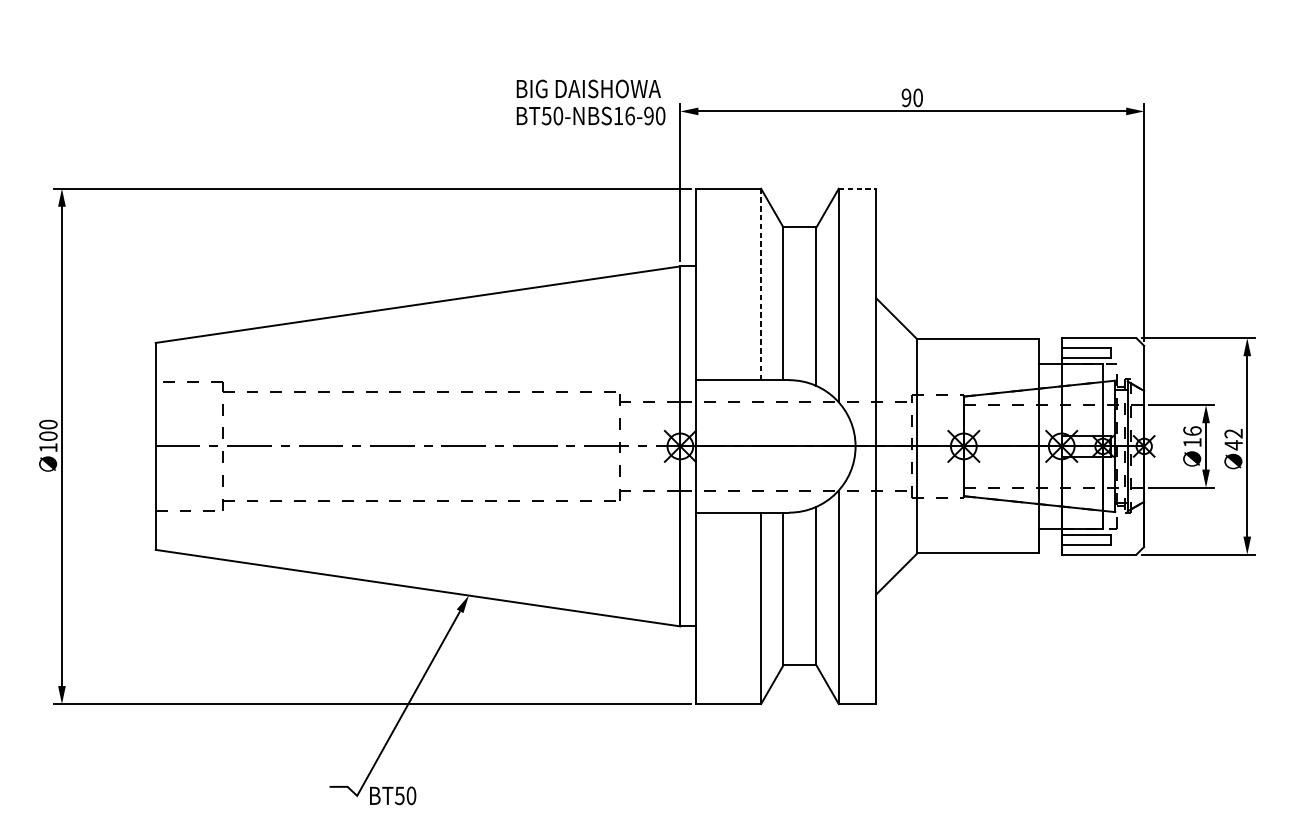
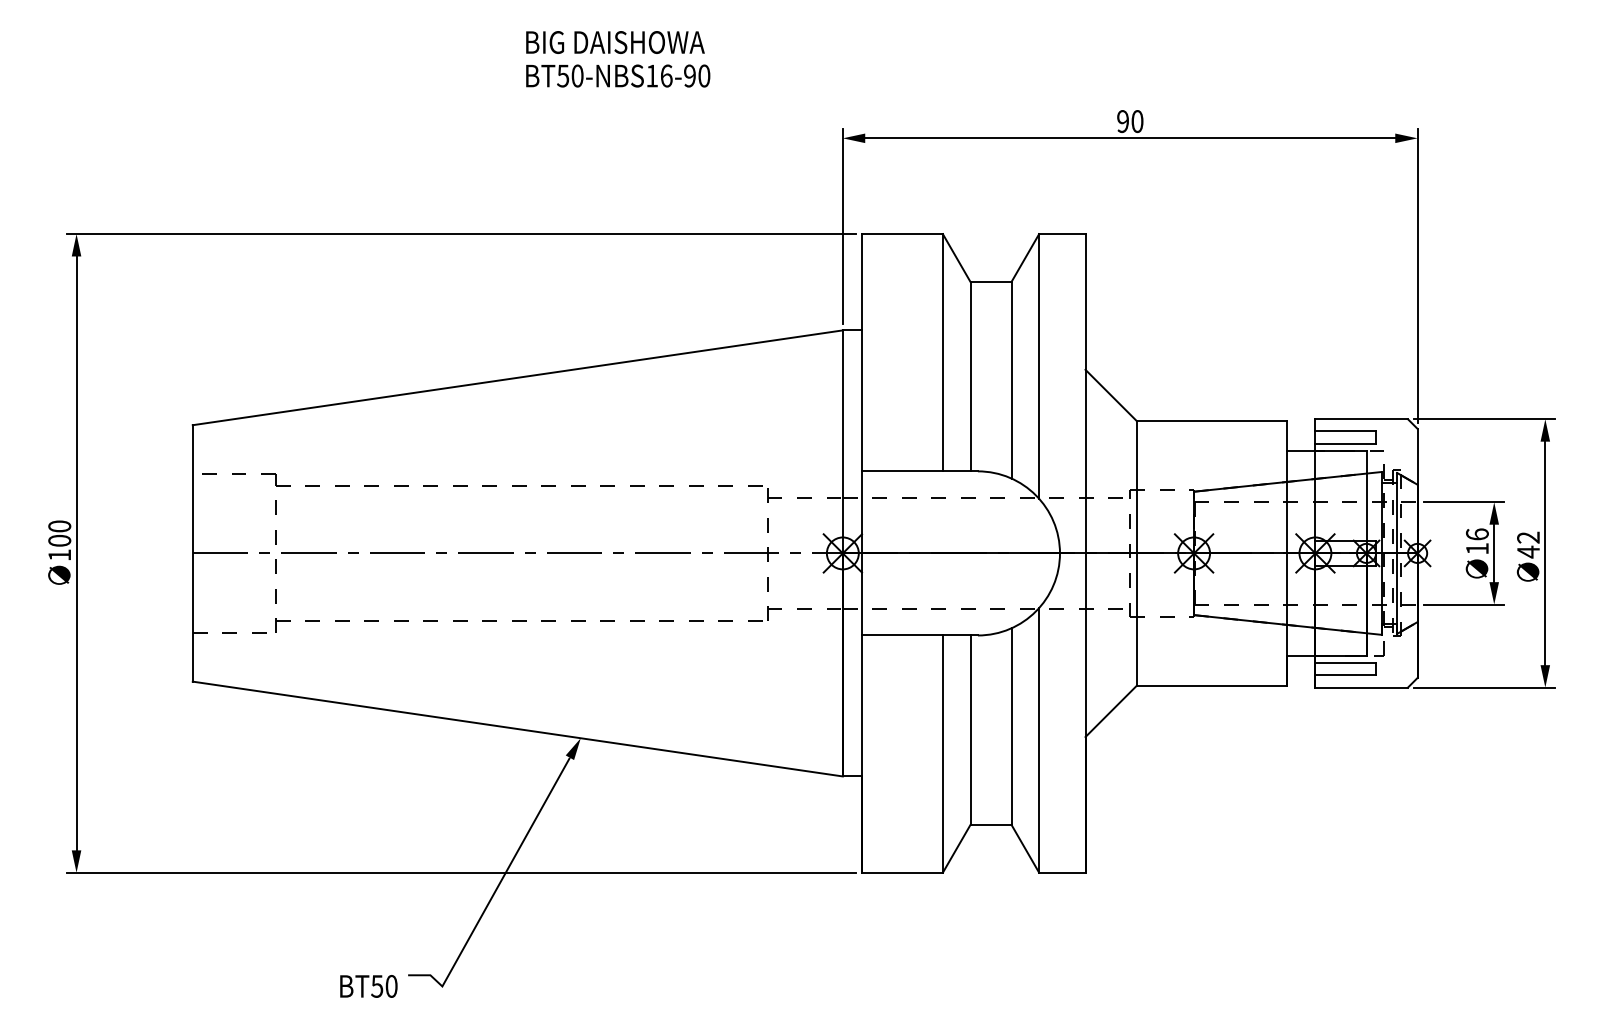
text: (591, 102) -> (618, 59), moved
line: (857, 189) -> (1062, 234), dashed -> solid
line: (760, 284) -> (942, 352), dashed -> solid
text: (392, 795) -> (368, 986), moved

